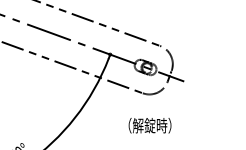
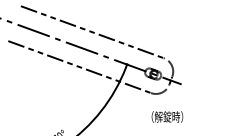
text: (150, 125) -> (167, 116), moved

